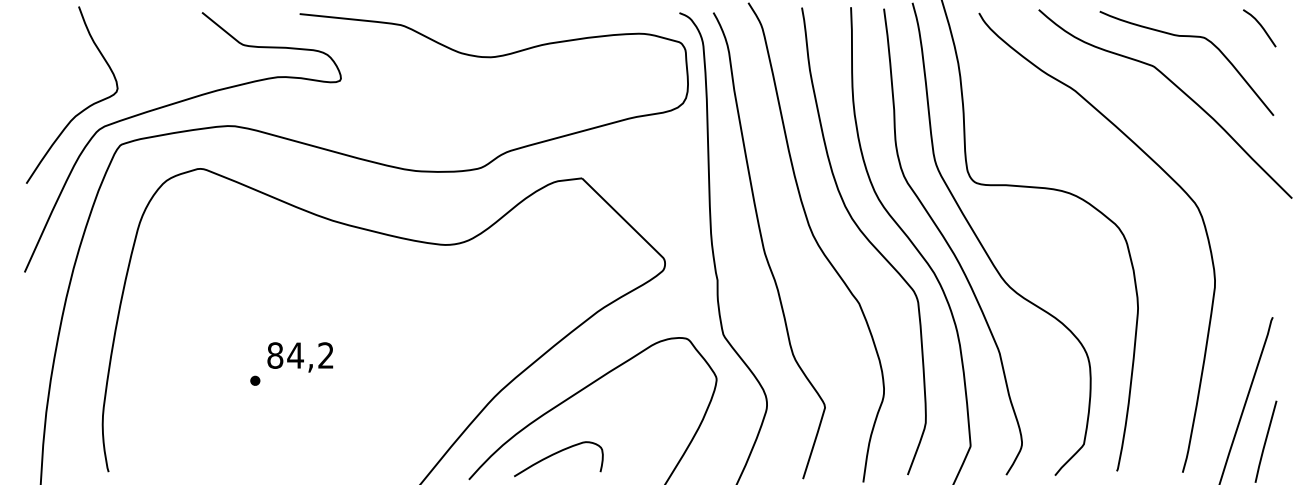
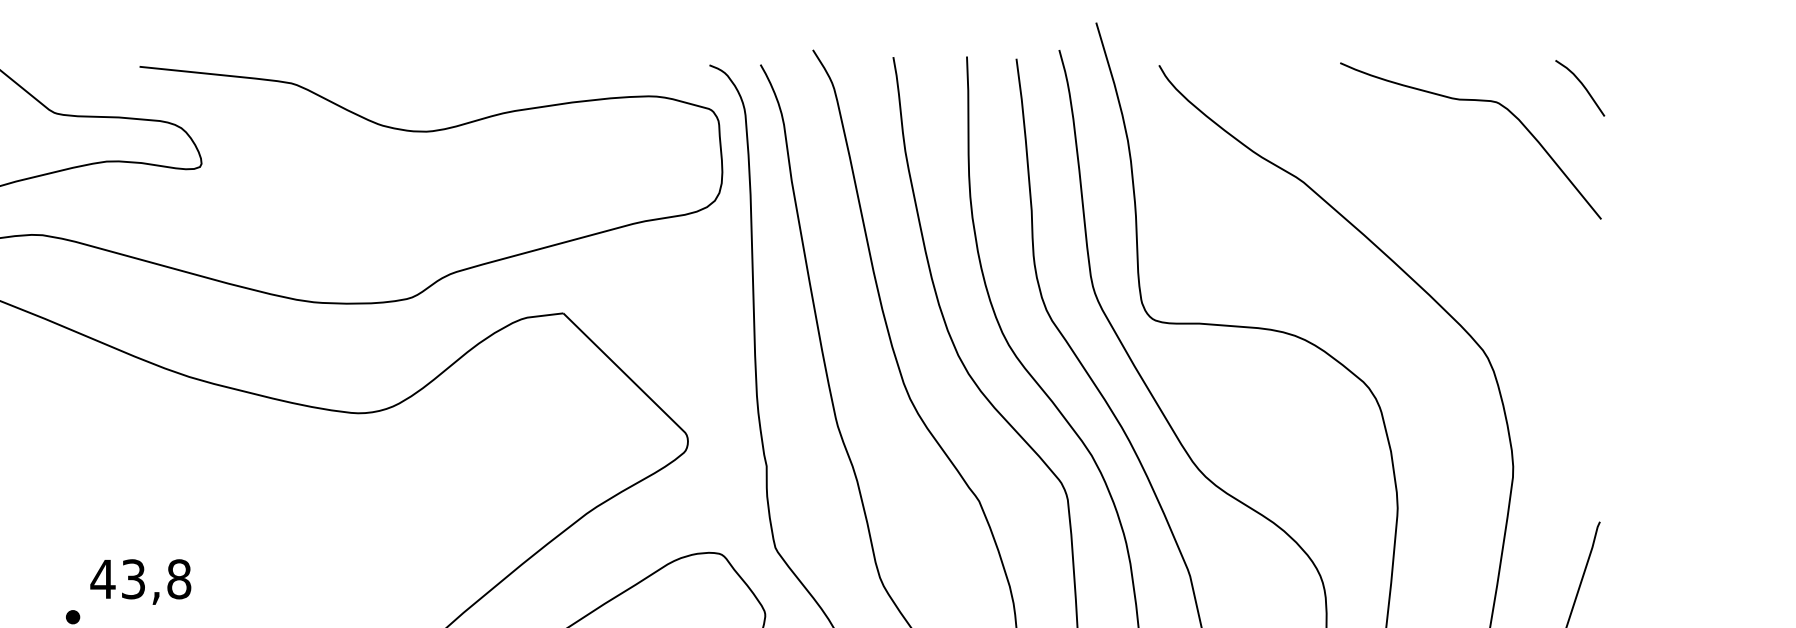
curve: (1178, 89) -> (1458, 180), removed
text: (300, 355) -> (140, 579), 84,2 -> 43,8

